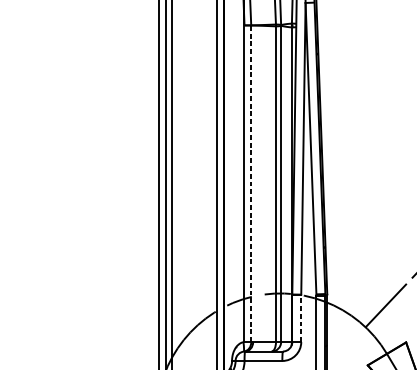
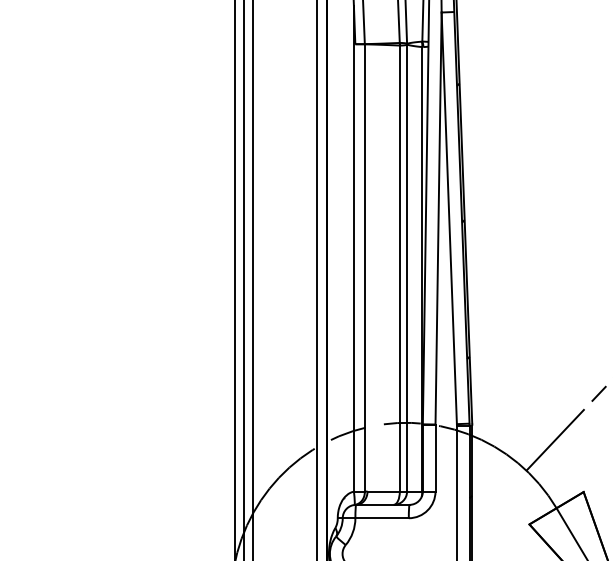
line: (250, 184) -> (364, 268), dashed -> solid
line: (301, 317) -> (435, 457), dashed -> solid

